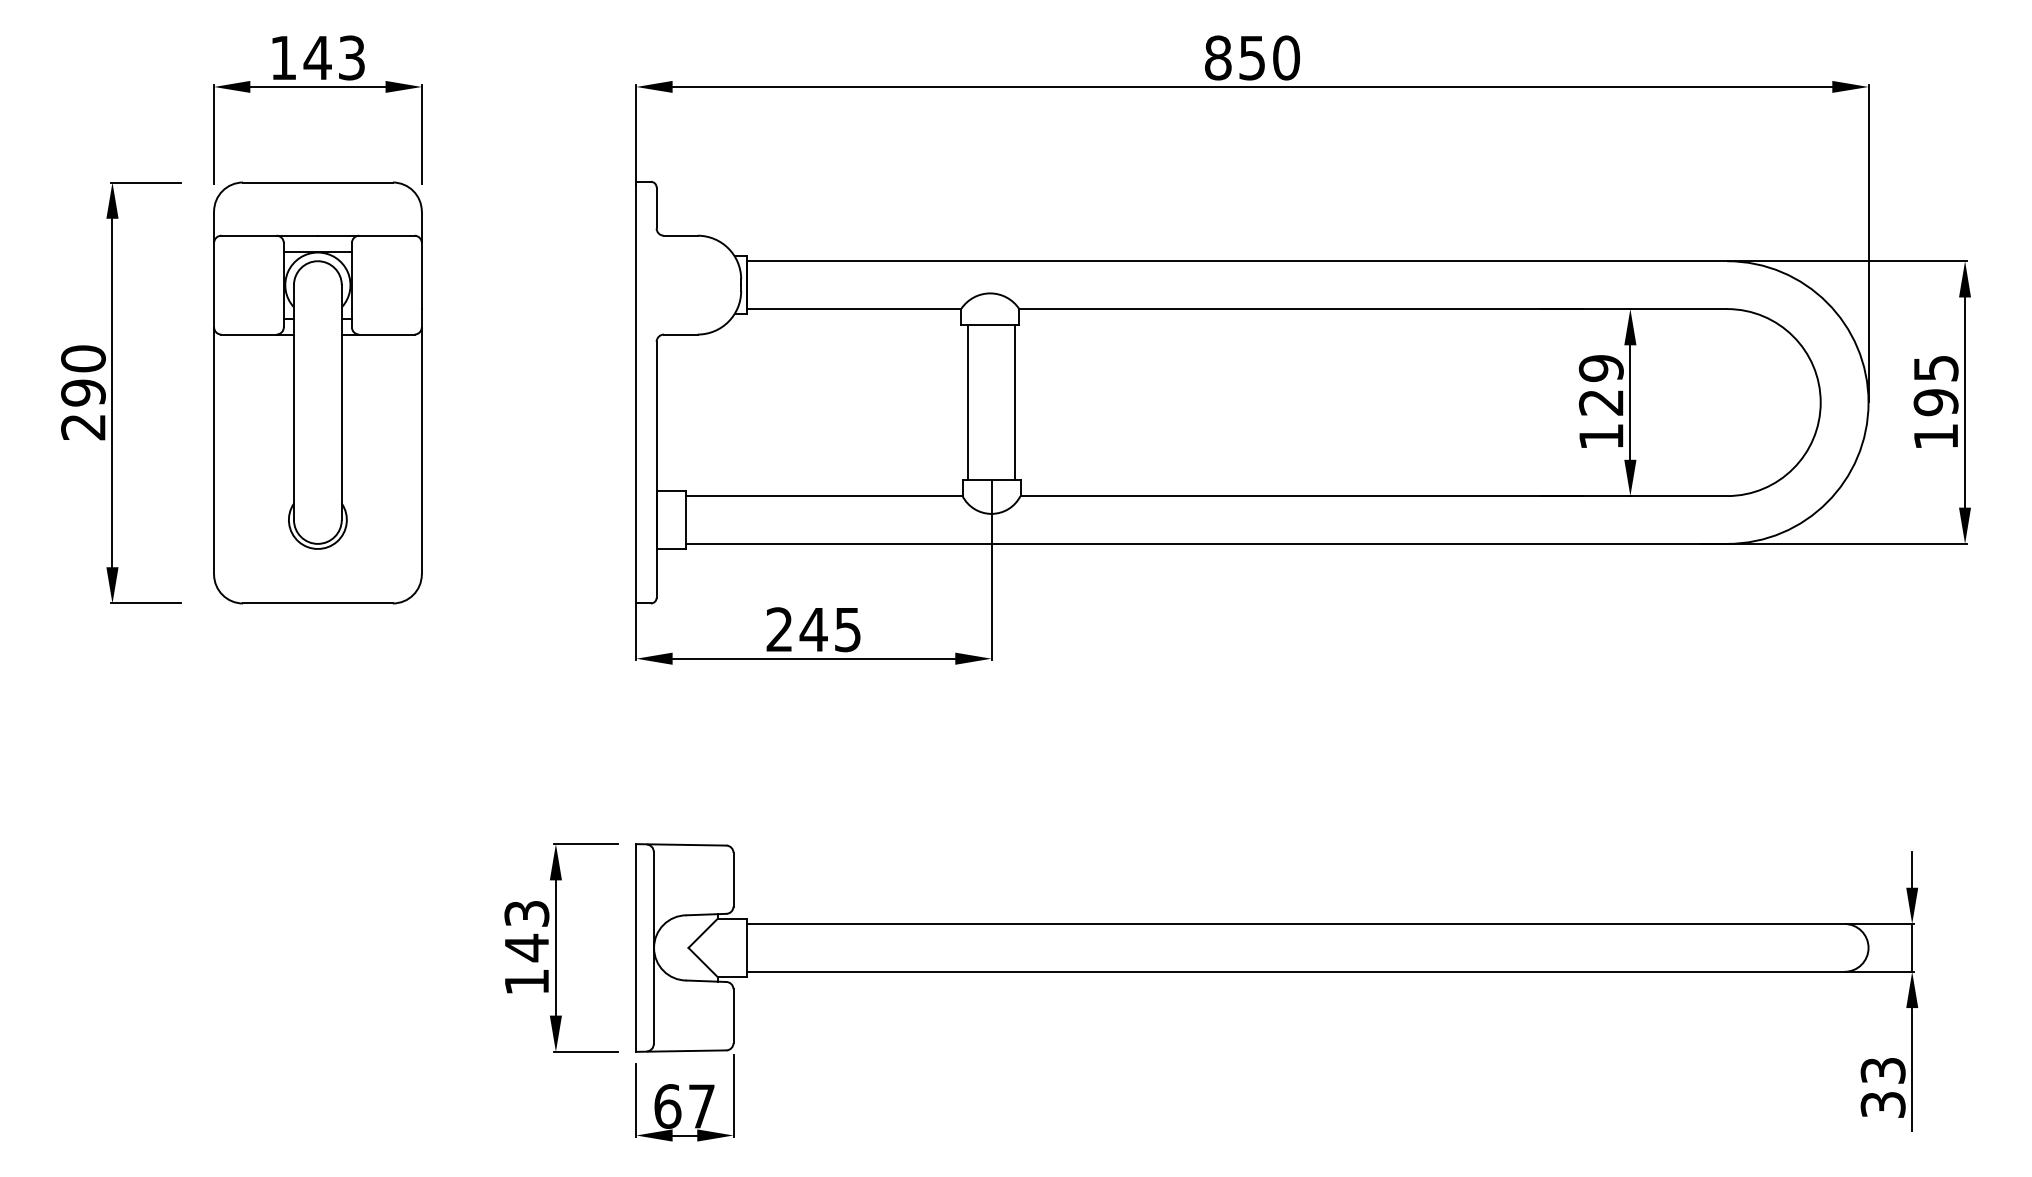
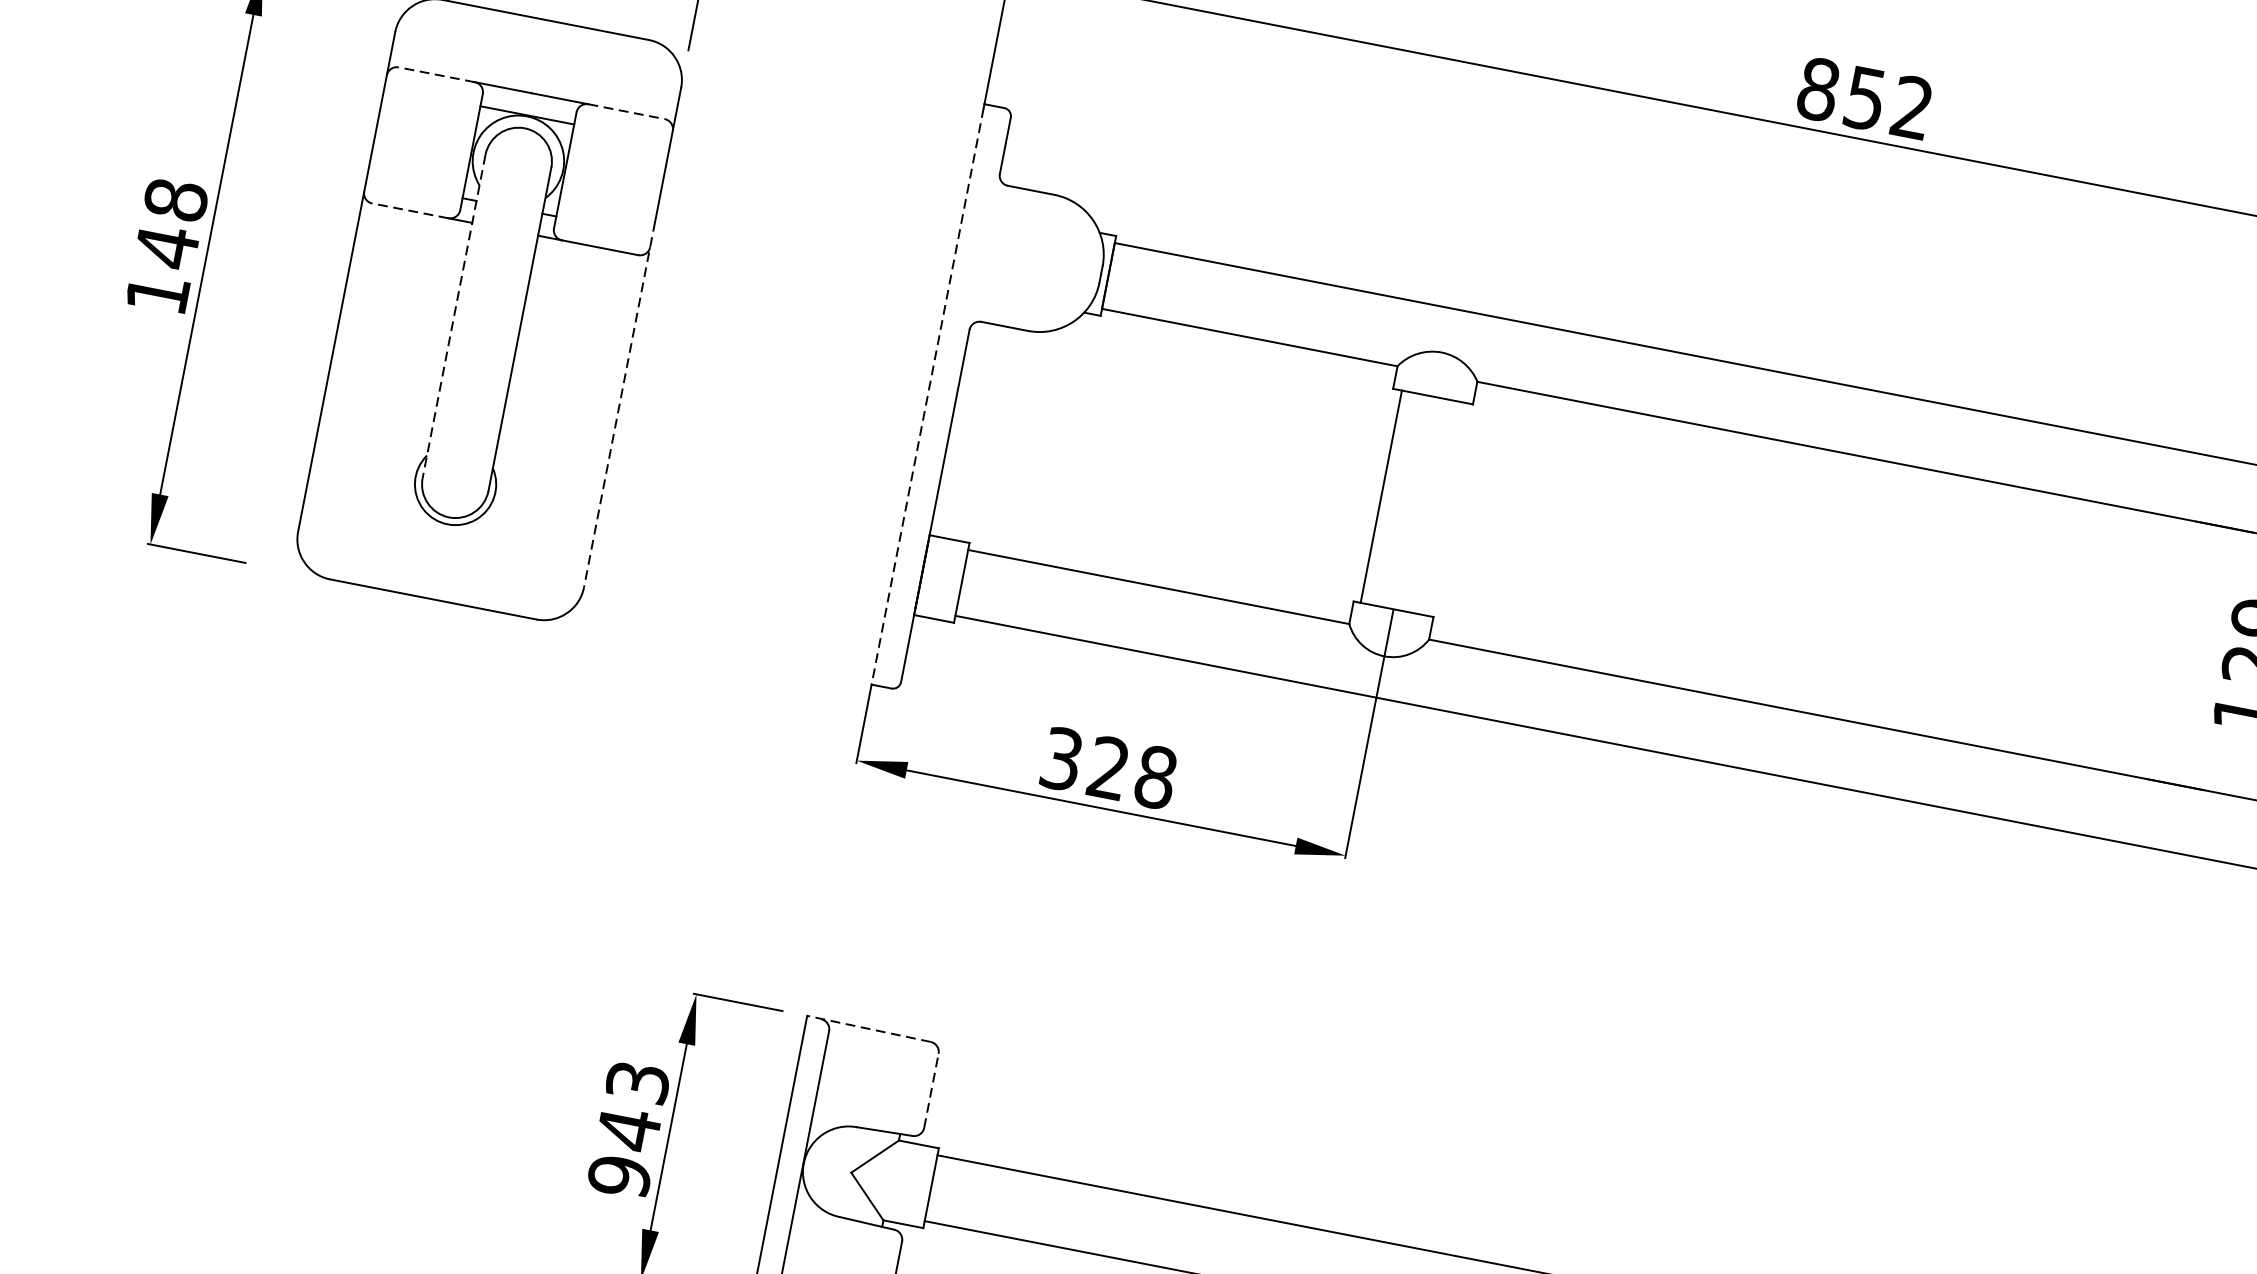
text: (1286, 57) -> (1912, 107), 850 -> 852
line: (248, 235) -> (436, 74), solid -> dashed
line: (386, 235) -> (626, 111), solid -> dashed
line: (248, 334) -> (409, 210), solid -> dashed
text: (83, 392) -> (167, 246), 290 -> 148
line: (636, 394) -> (927, 397), solid -> dashed
line: (1015, 402) -> (1447, 509), removed
line: (293, 403) -> (453, 317), solid -> dashed
line: (421, 441) -> (619, 404), solid -> dashed
text: (813, 629) -> (1108, 767), 245 -> 328
line: (680, 844) -> (867, 1028), solid -> dashed
line: (733, 879) -> (931, 1090), solid -> dashed
text: (526, 981) -> (619, 1175), 143 -> 943

